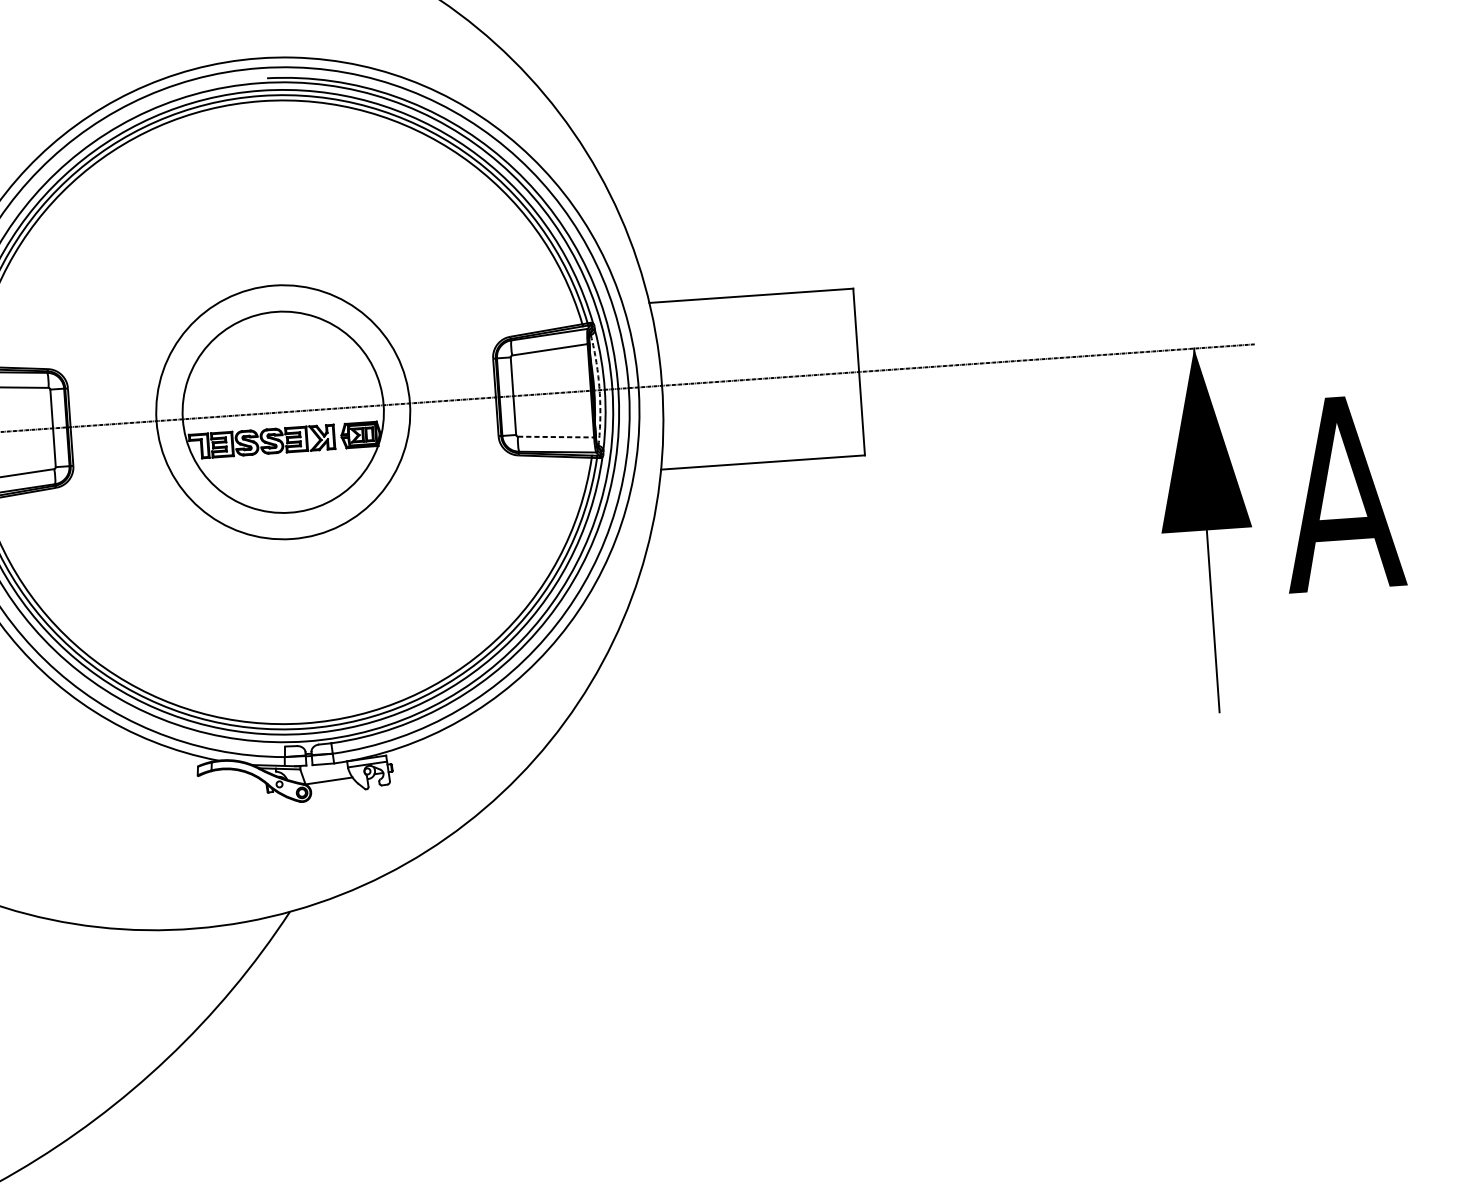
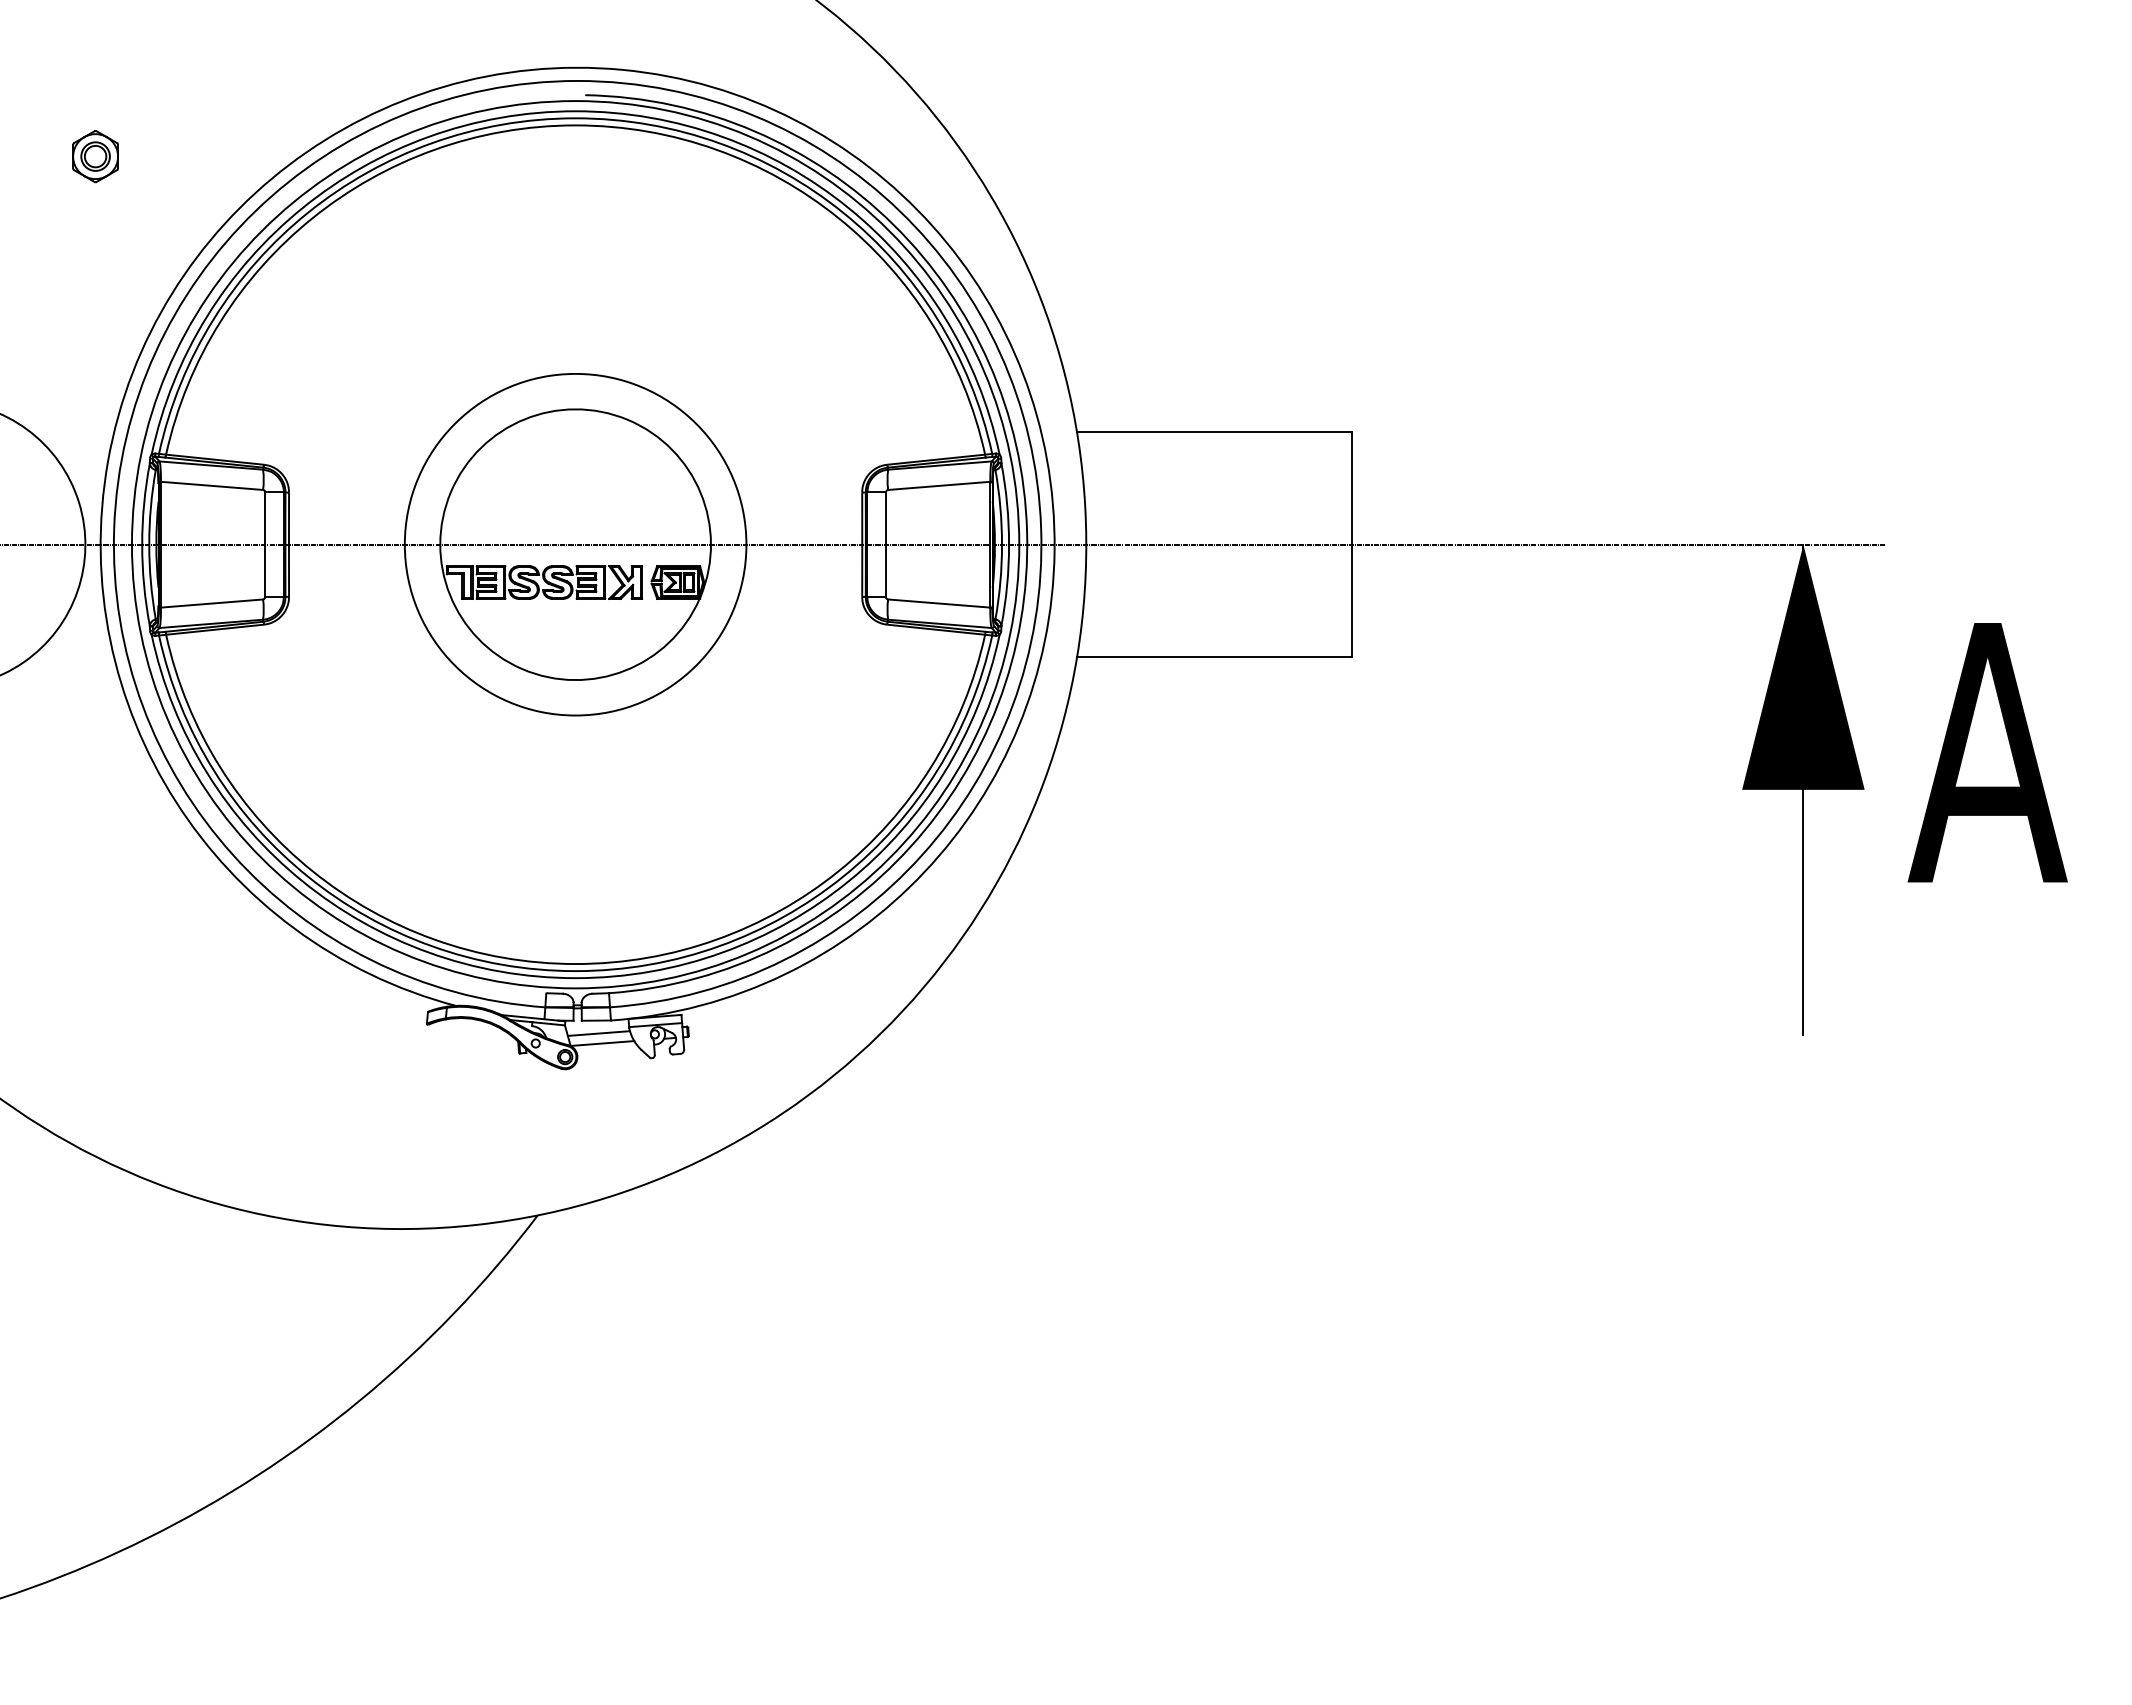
arc: (599, 389) -> (1002, 544), dashed -> solid
line: (556, 437) -> (939, 603), dashed -> solid
line: (325, 773) -> (598, 1033), added

